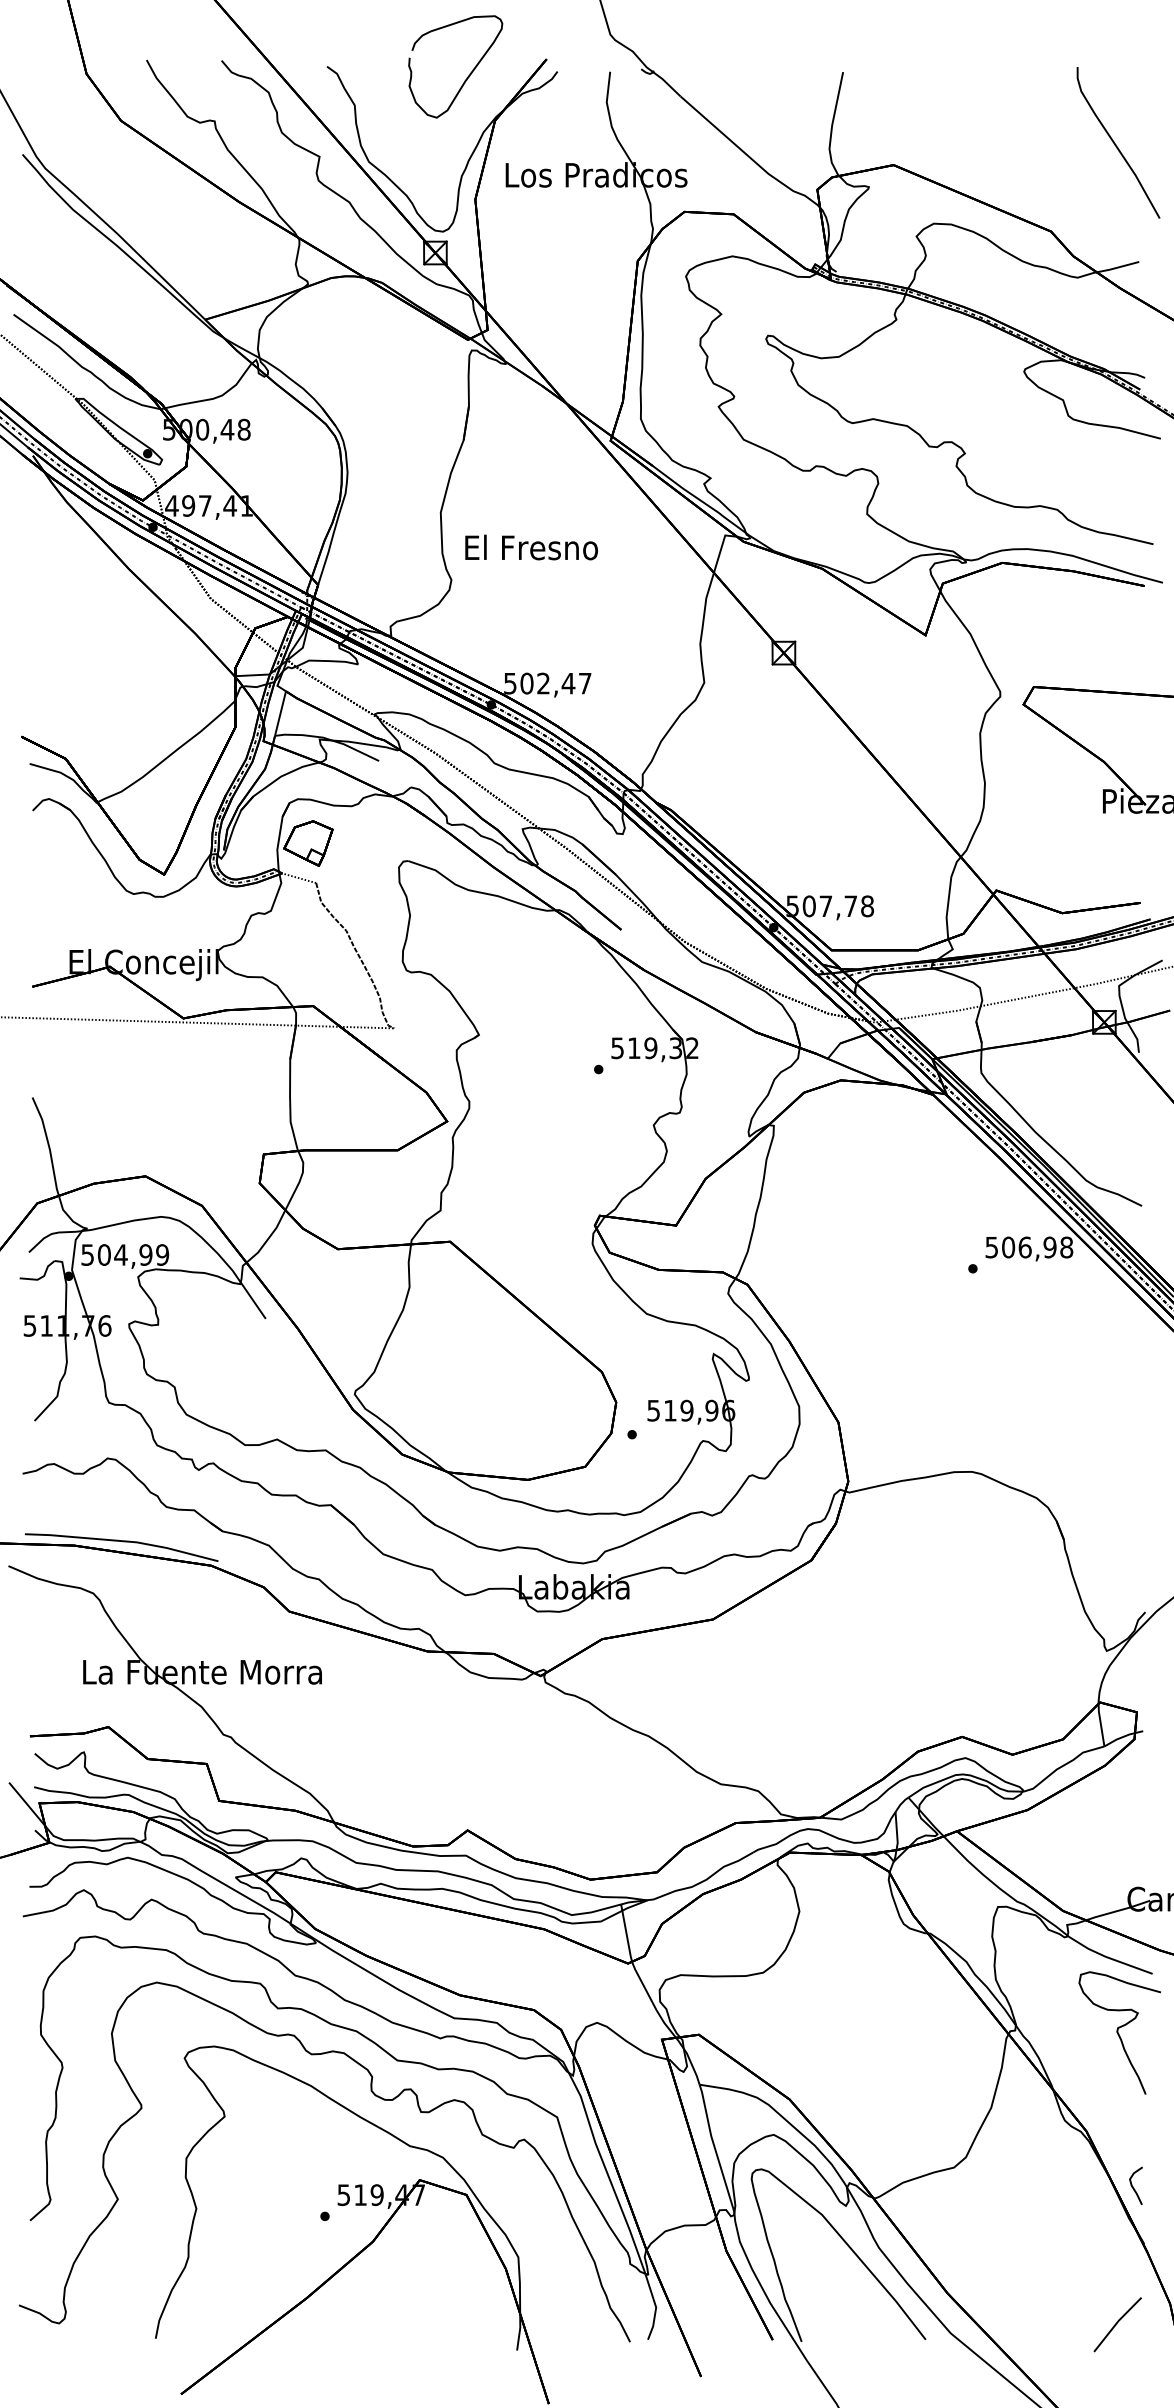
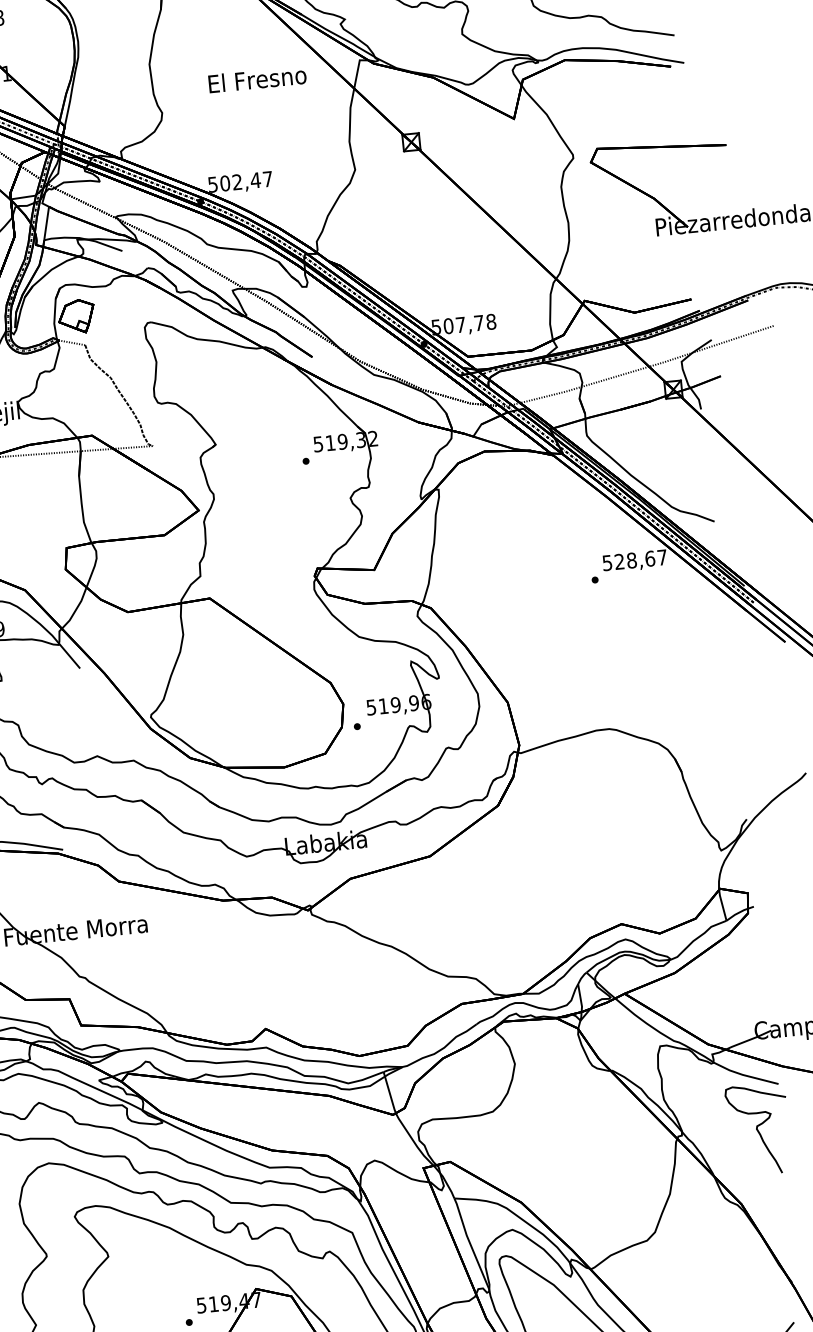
text: (531, 547) -> (257, 79), moved
text: (1037, 1247) -> (640, 559), 506,98 -> 528,67
curve: (1133, 2186) -> (780, 1241), removed

